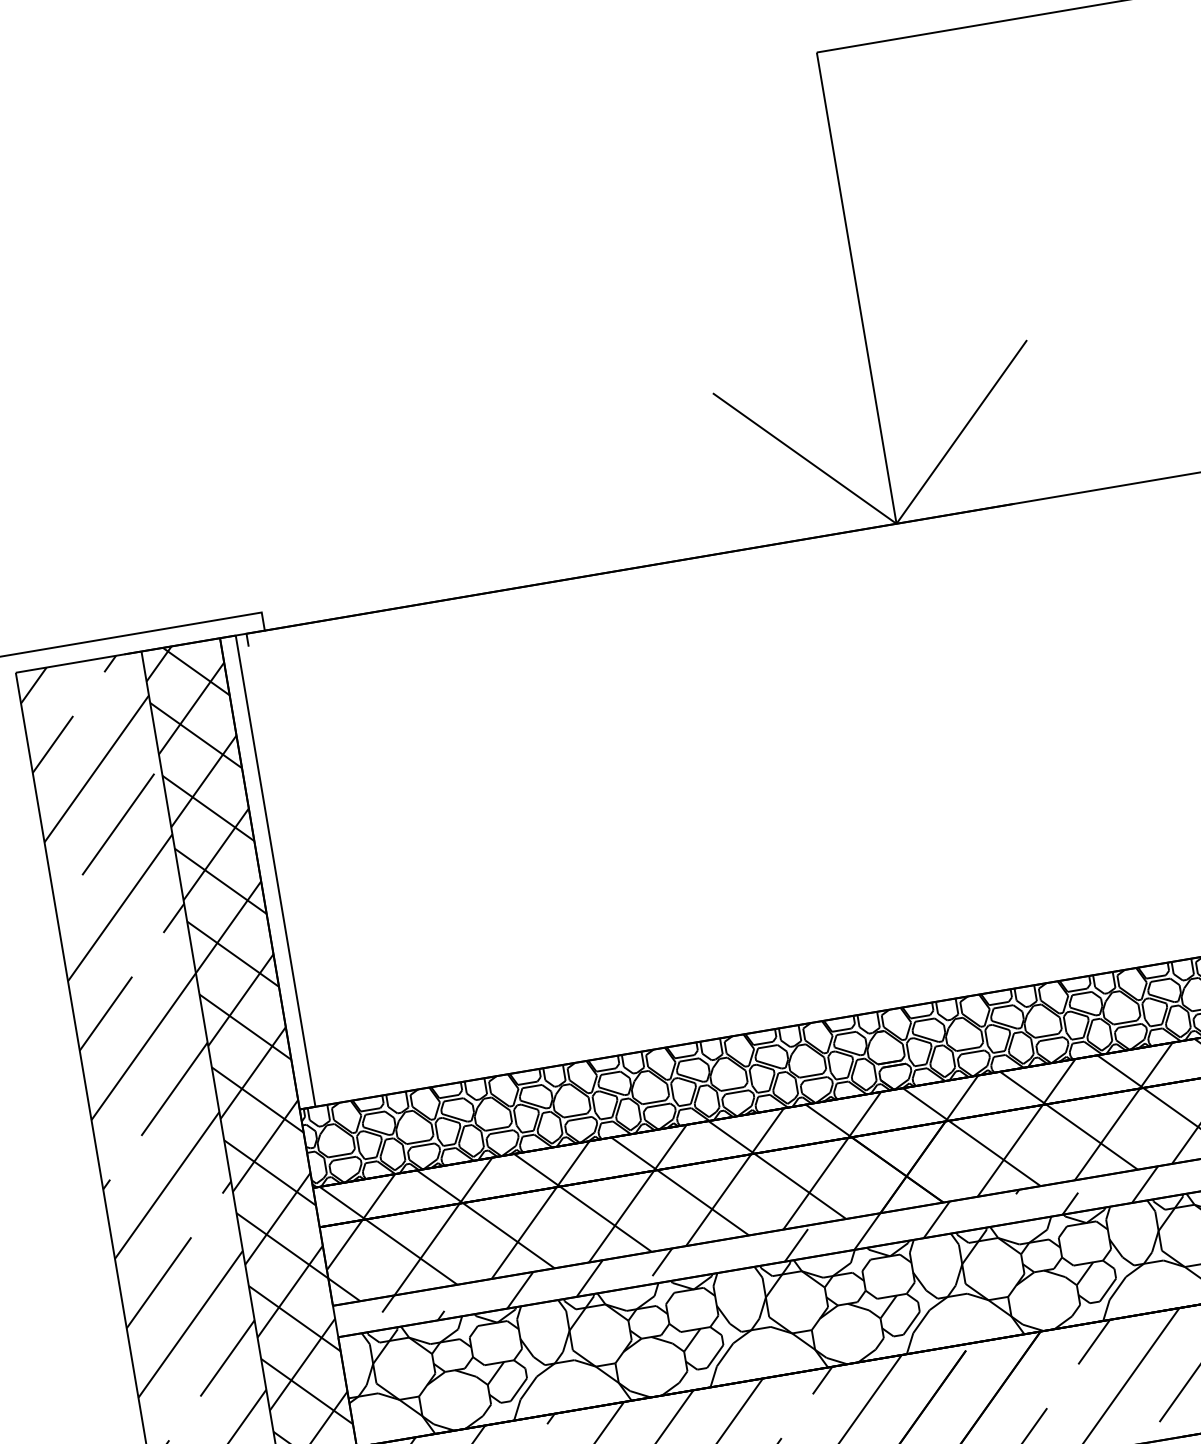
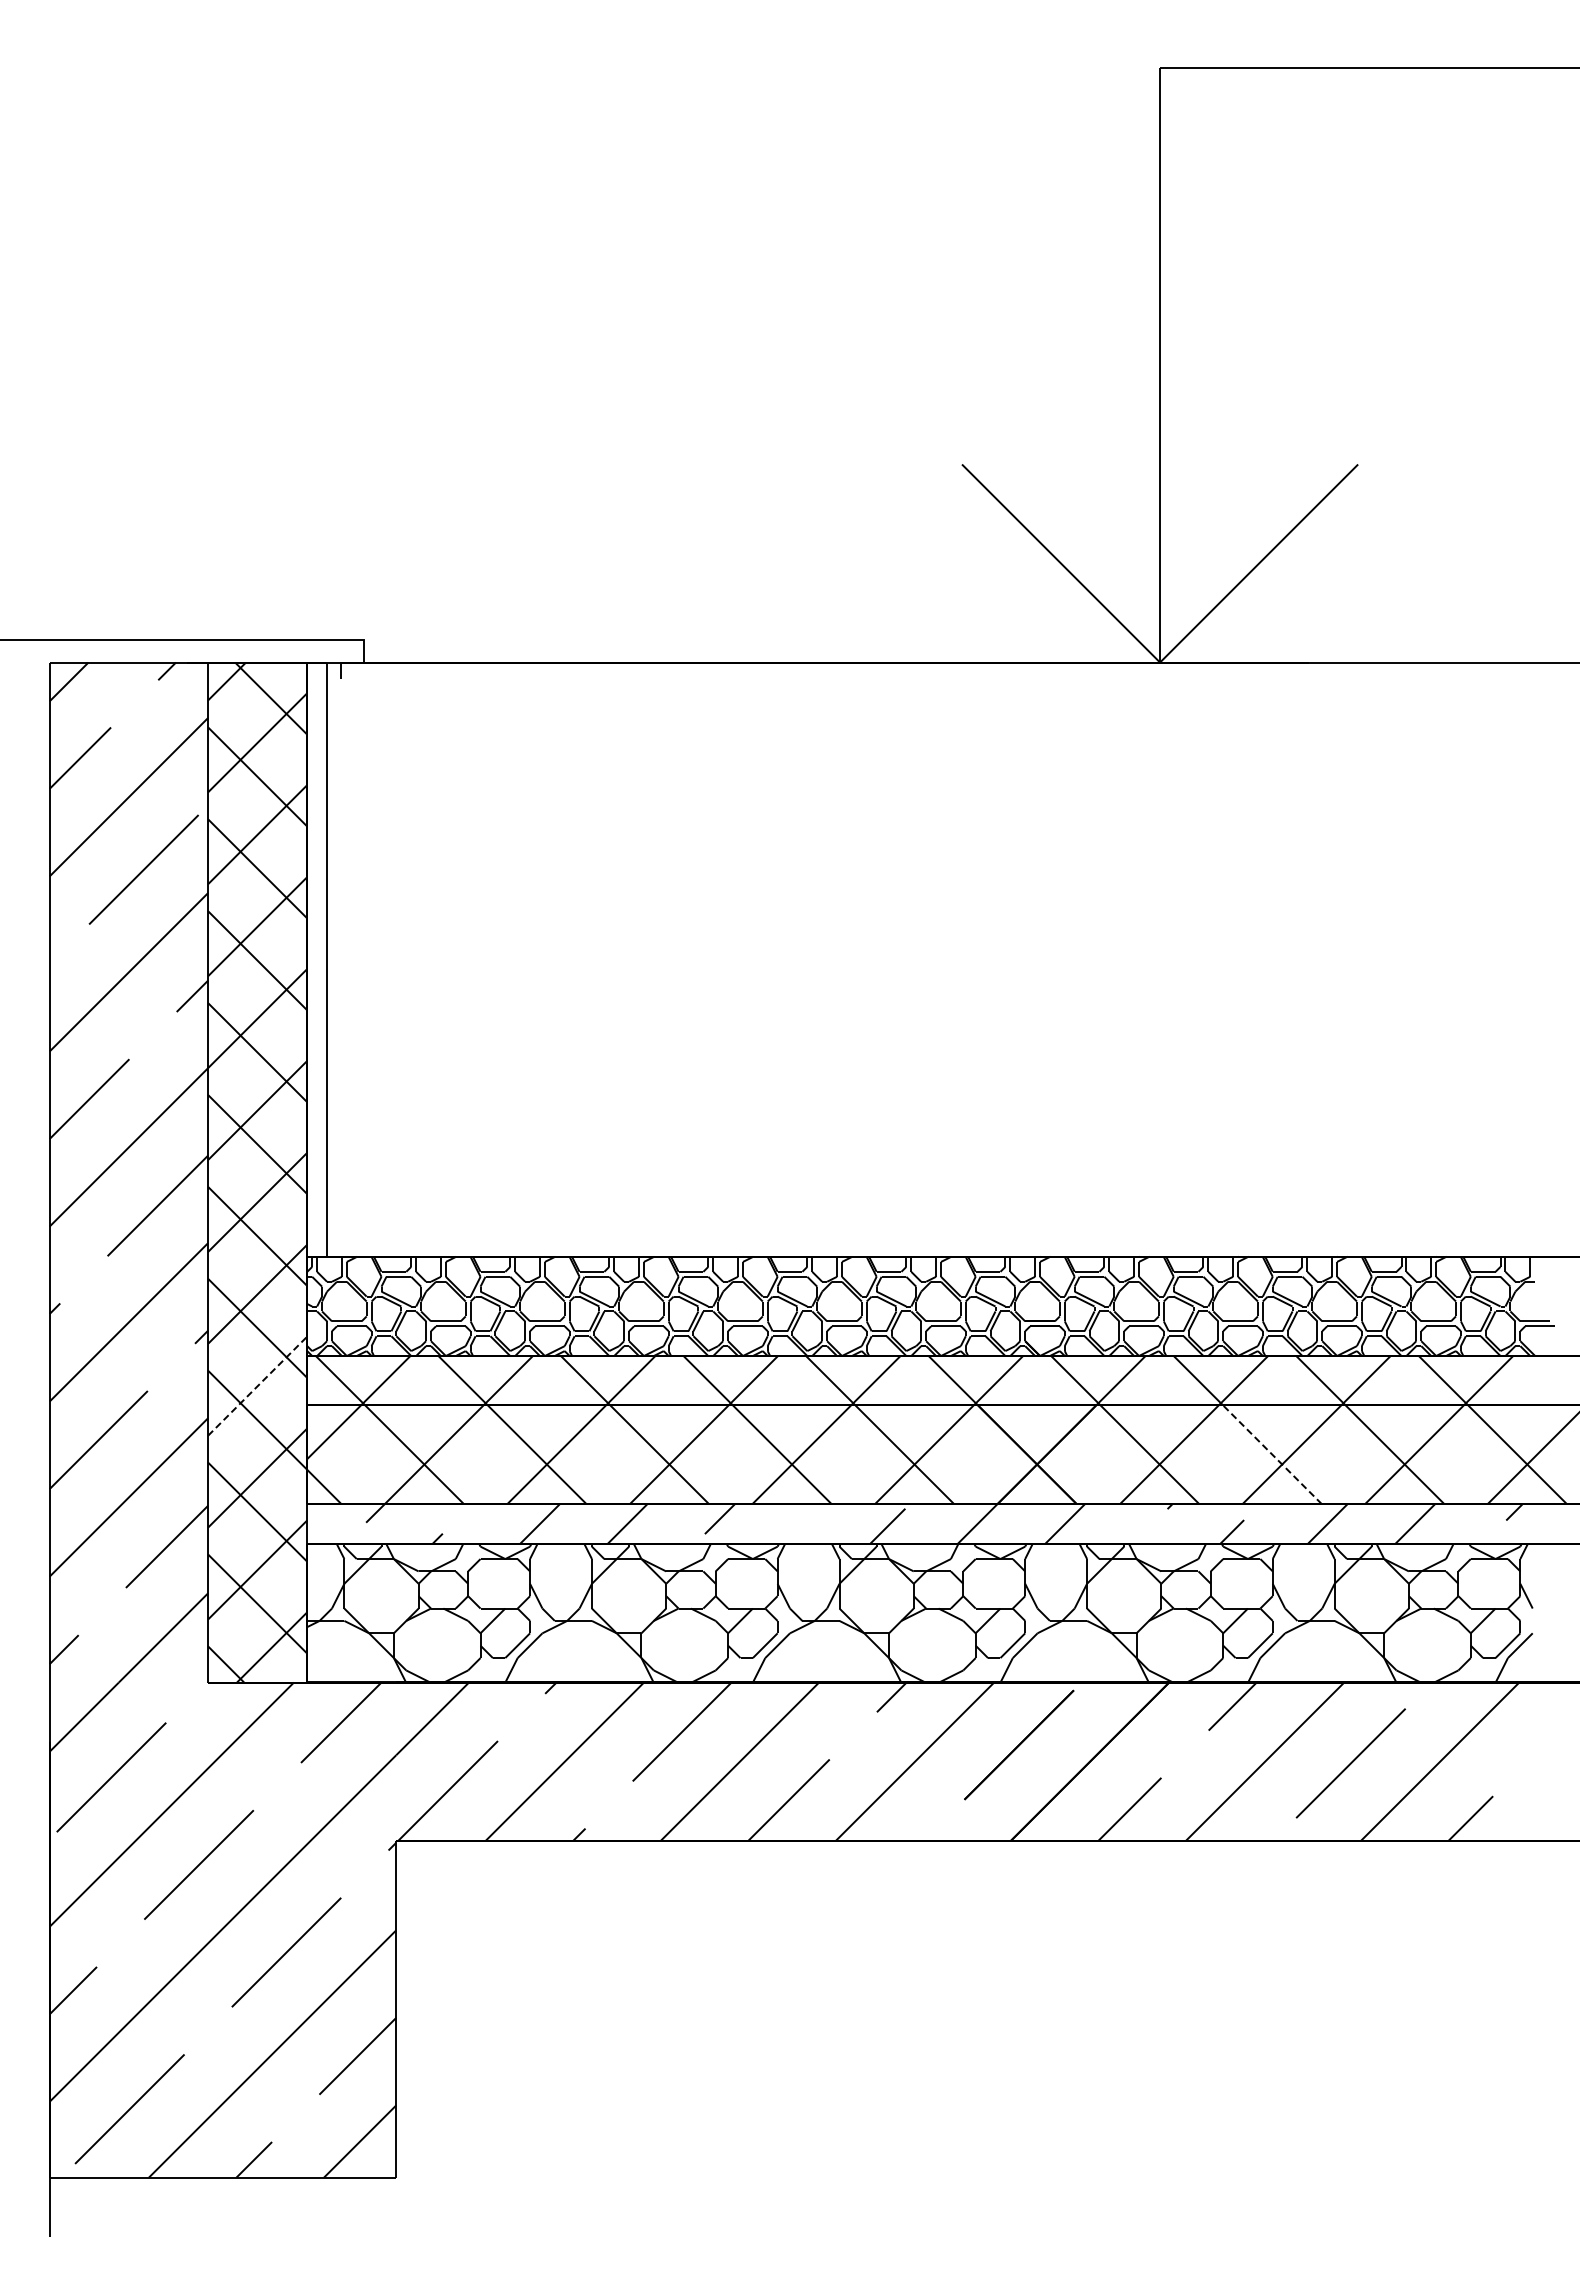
line: (1091, 1136) -> (1272, 1454), solid -> dashed
line: (277, 1218) -> (257, 1385), solid -> dashed

